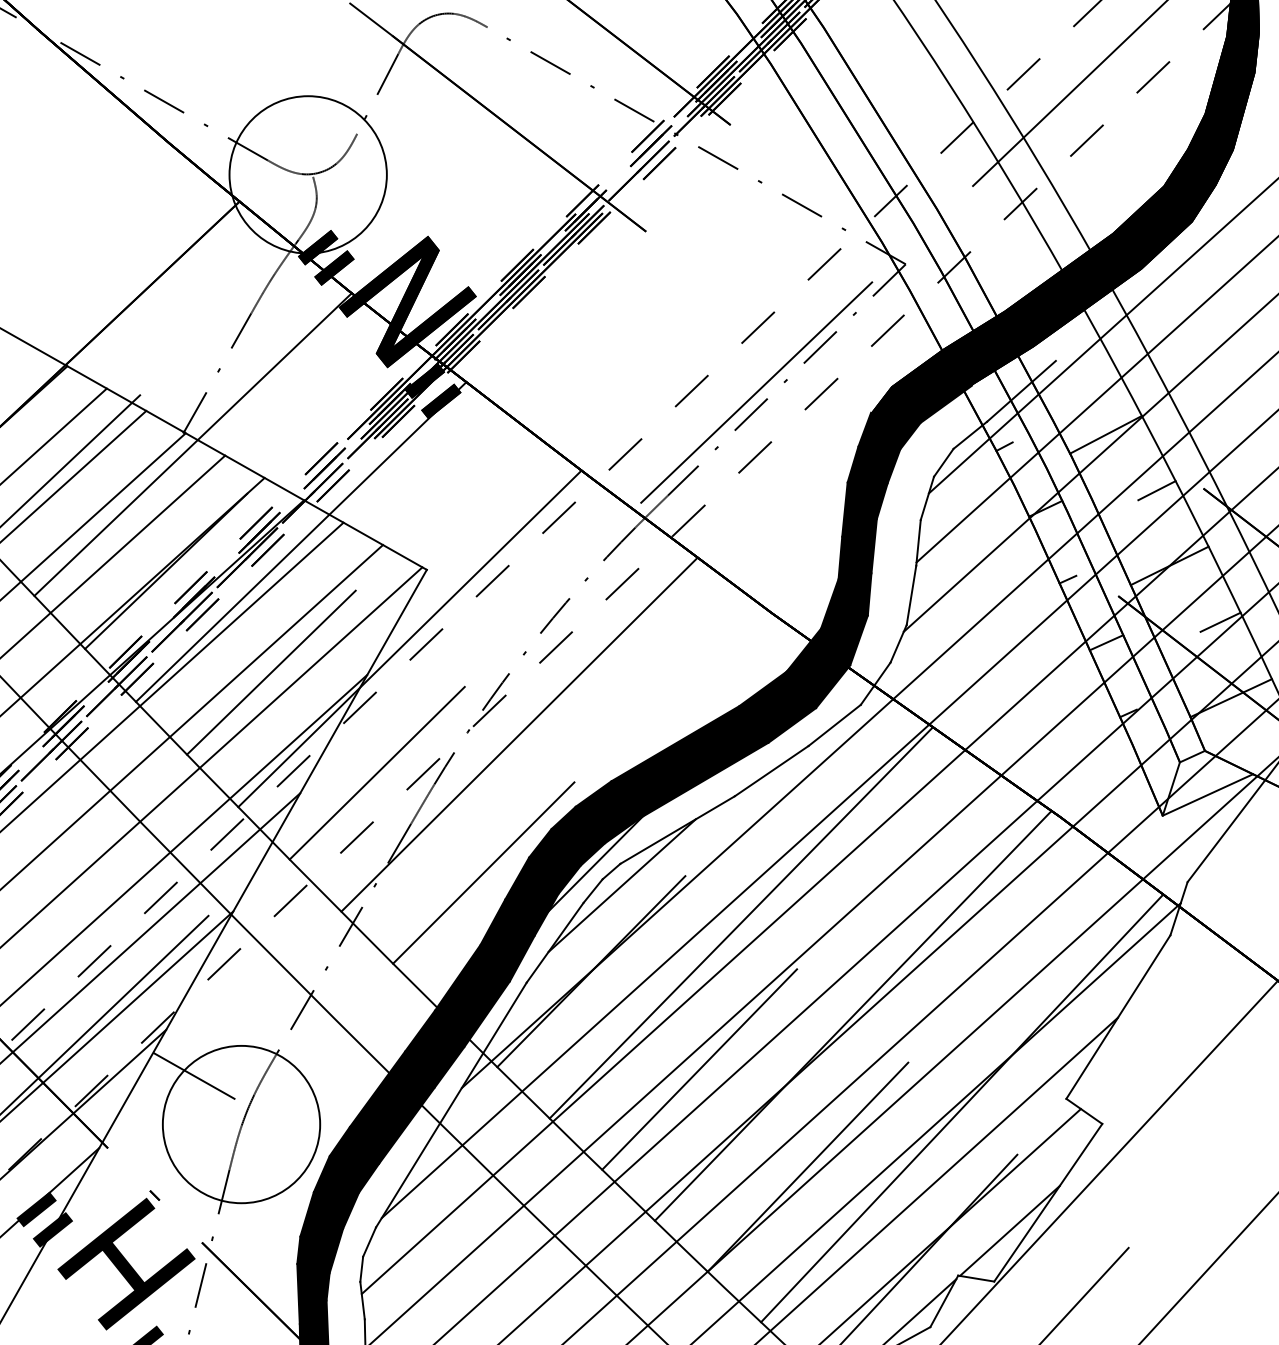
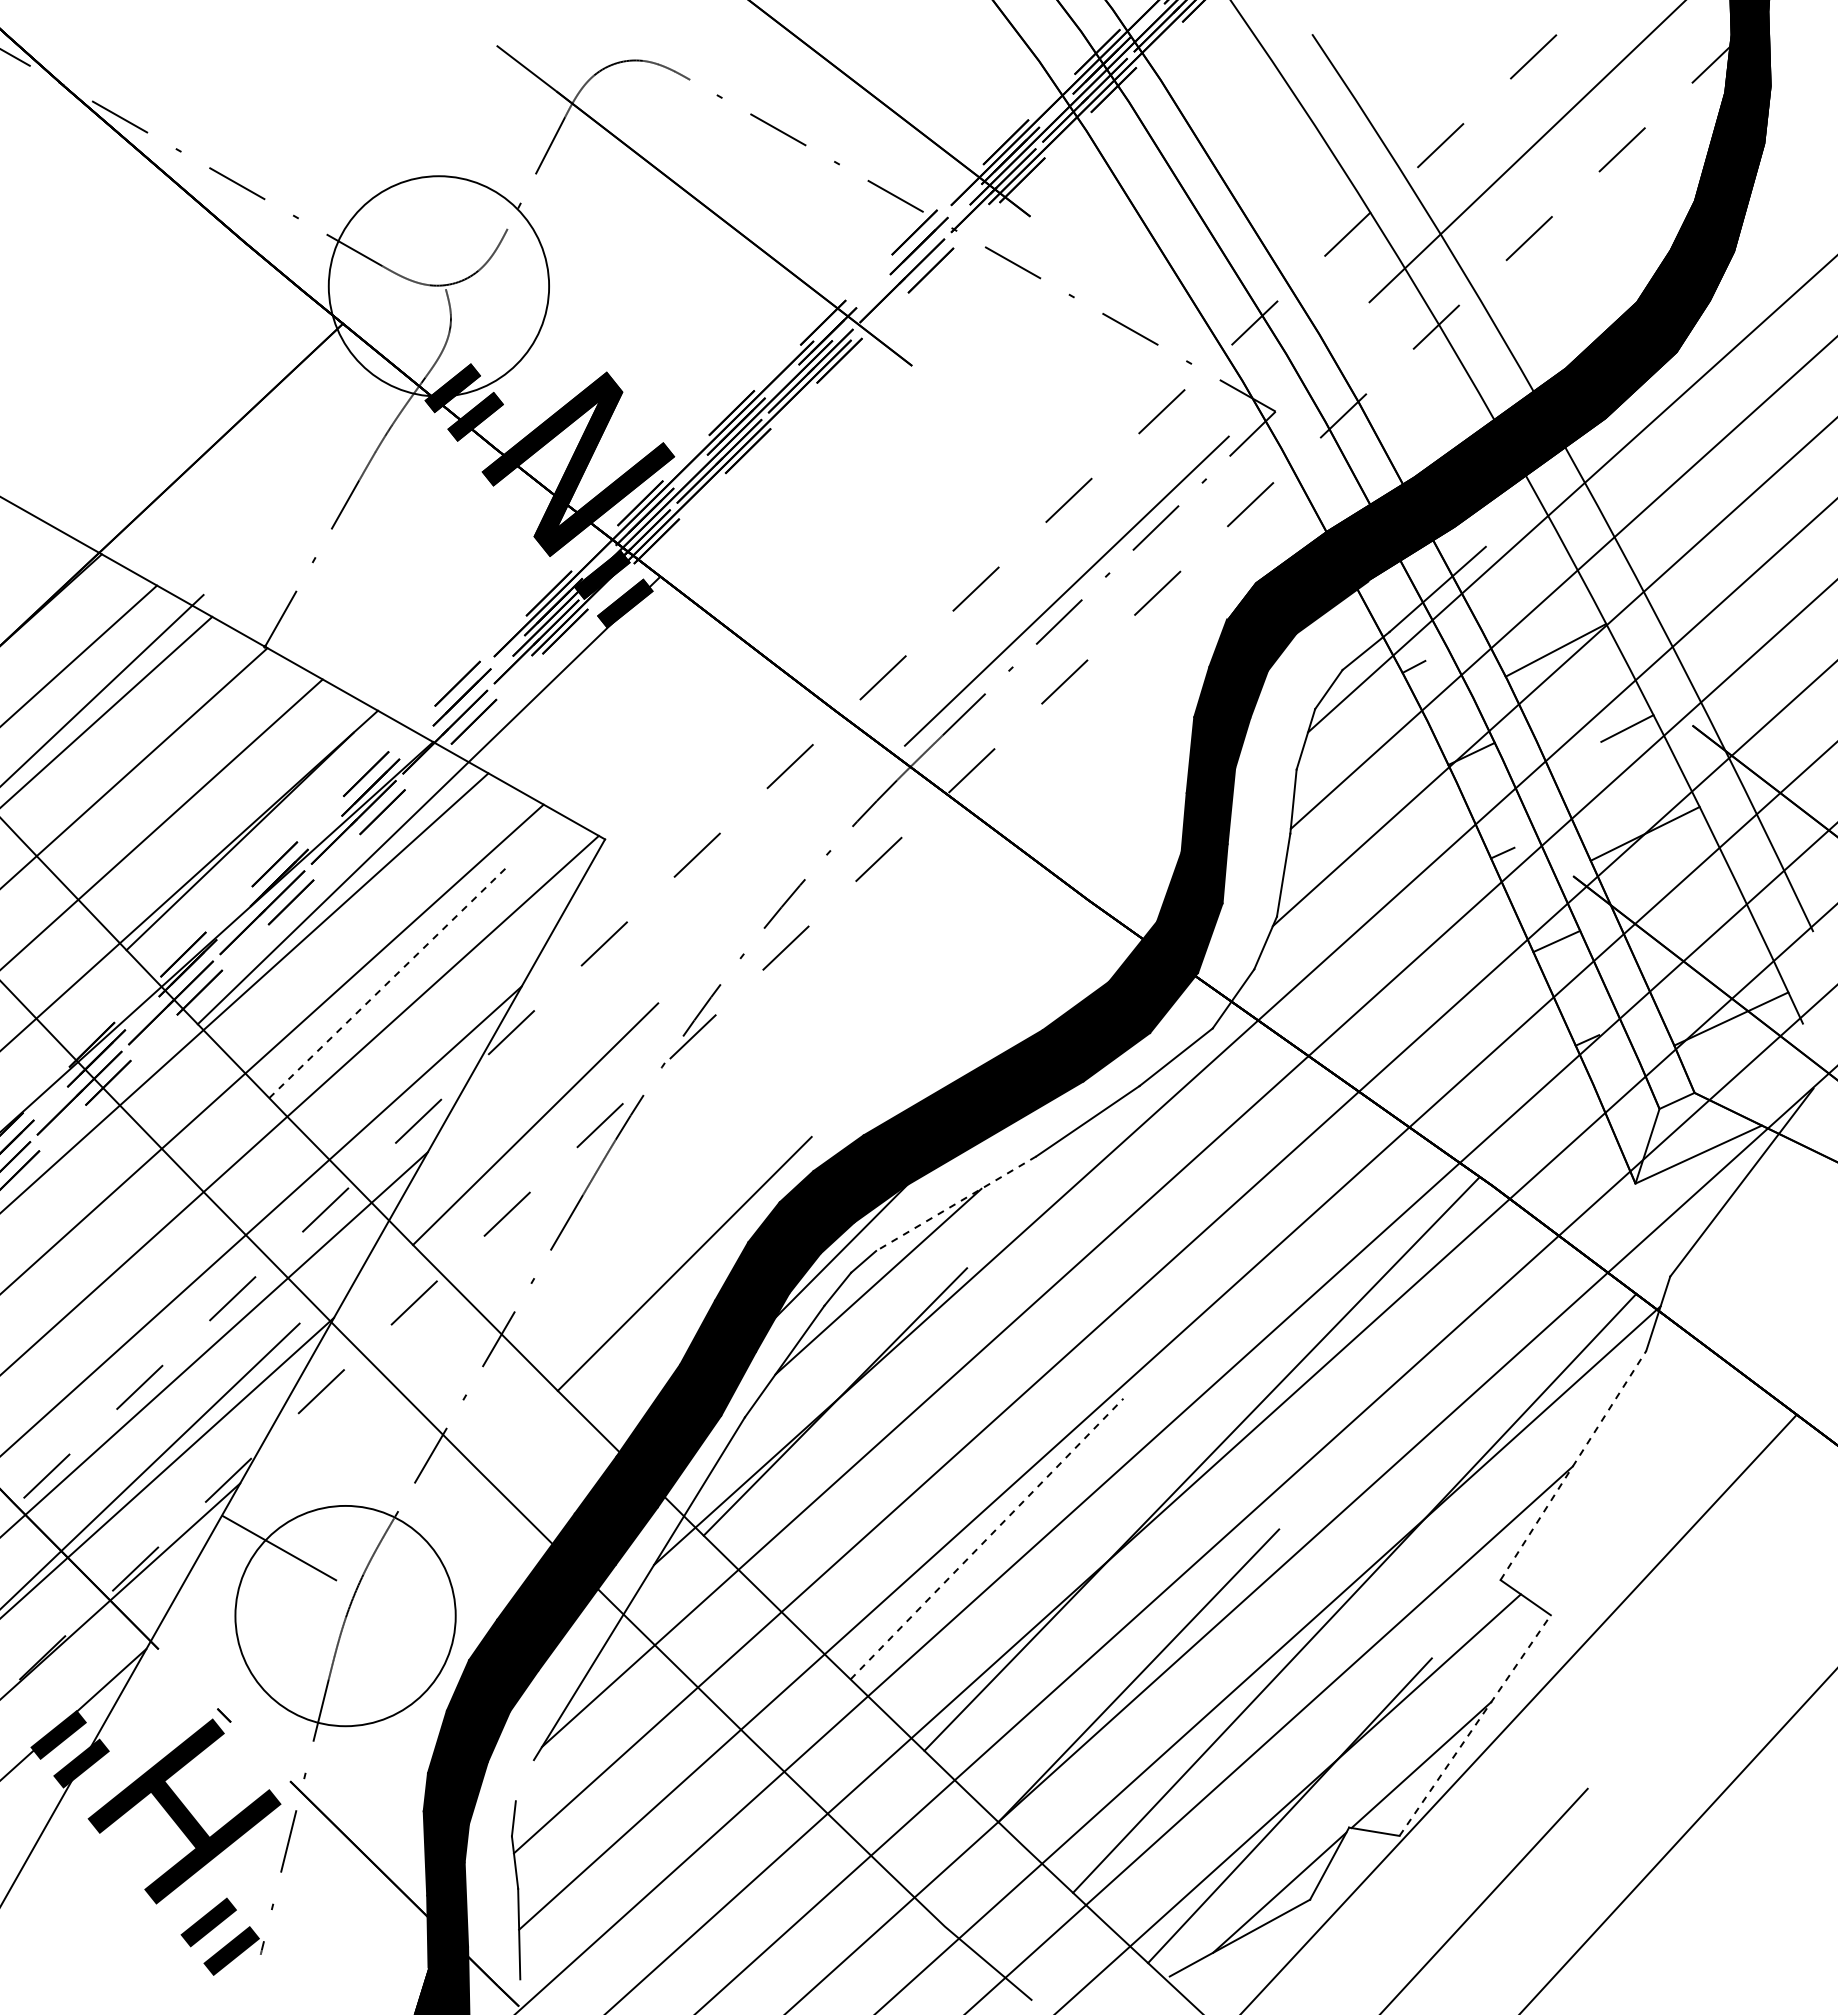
line: (192, 444) -> (277, 663), removed
line: (1220, 622) -> (1716, 912), removed
line: (410, 638) -> (581, 935), removed
line: (271, 672) -> (387, 983), solid -> dashed
line: (519, 734) -> (734, 1069), removed
line: (677, 830) -> (955, 1204), solid -> dashed
line: (741, 922) -> (1045, 1333), removed
line: (1118, 1017) -> (1573, 1465), solid -> dashed
line: (699, 1069) -> (987, 1539), solid -> dashed
line: (1048, 1202) -> (1475, 1725), solid -> dashed
line: (369, 1241) -> (524, 1780), removed

